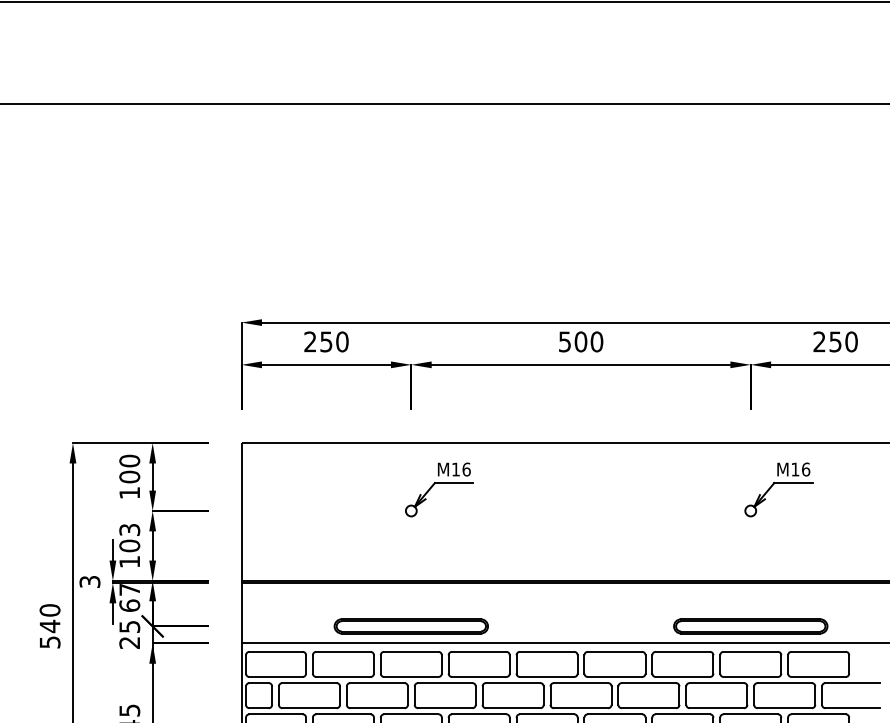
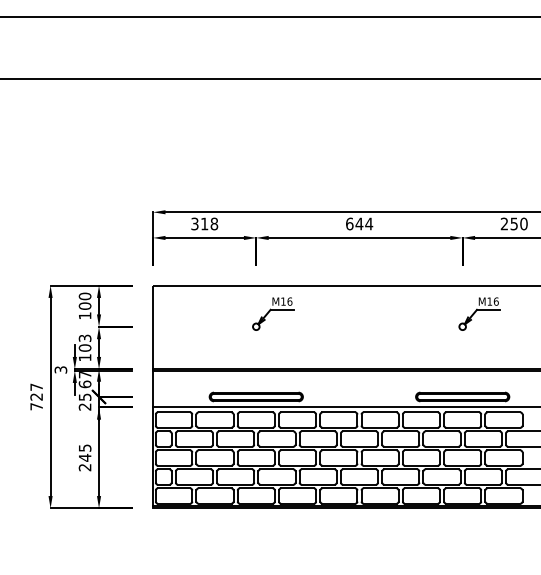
text: (326, 341) -> (204, 223), 250 -> 318
text: (581, 341) -> (359, 223), 500 -> 644
text: (49, 625) -> (36, 396), 540 -> 727

